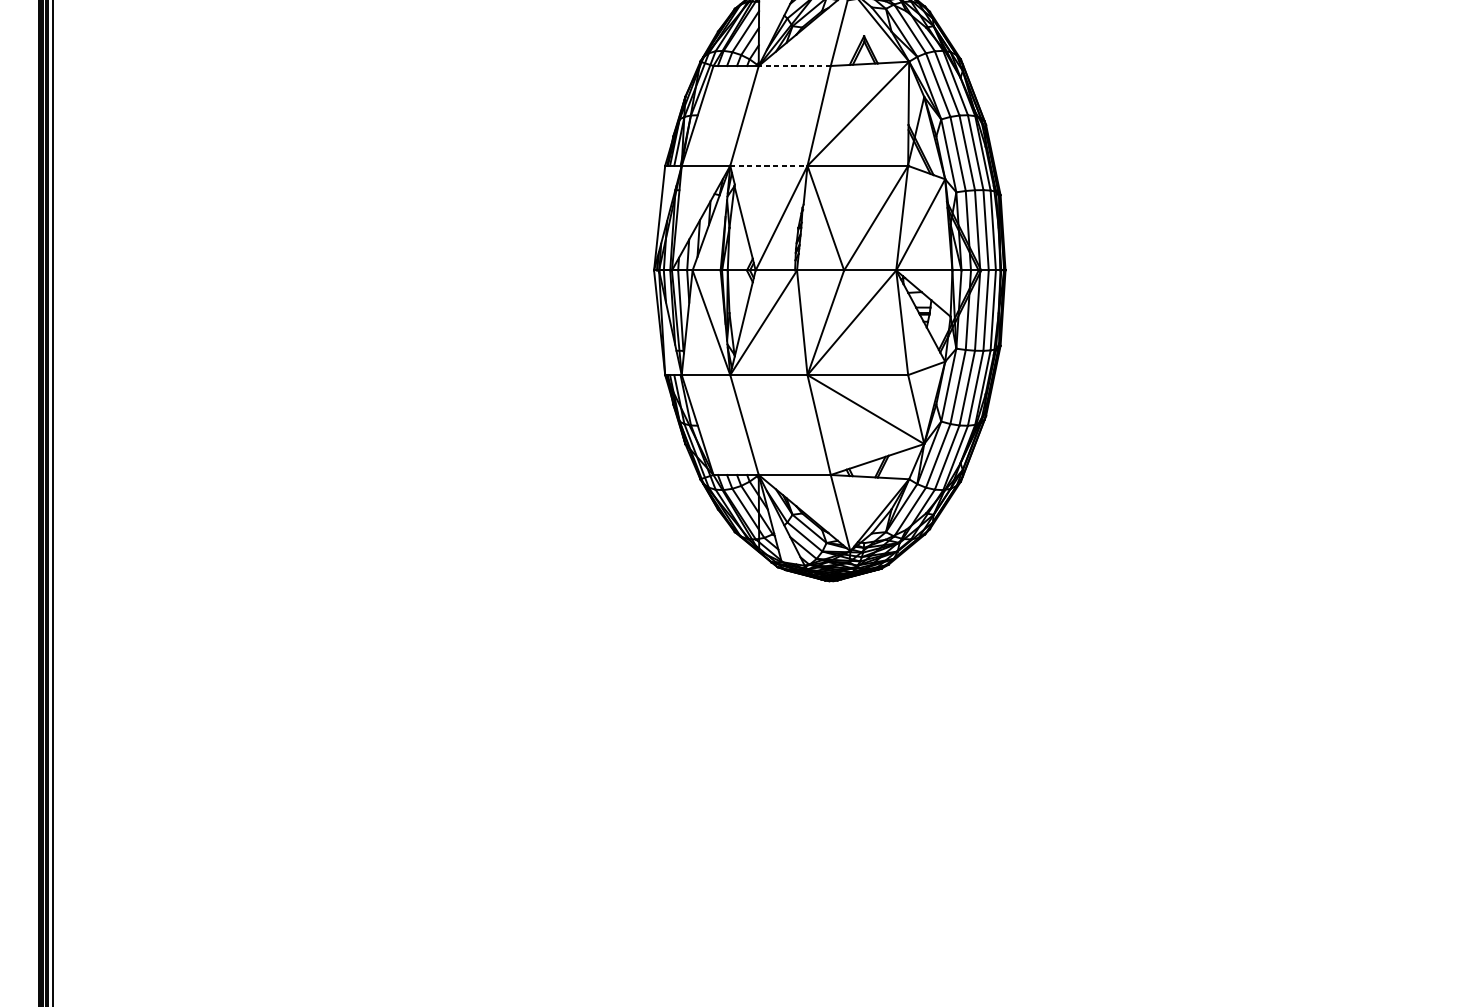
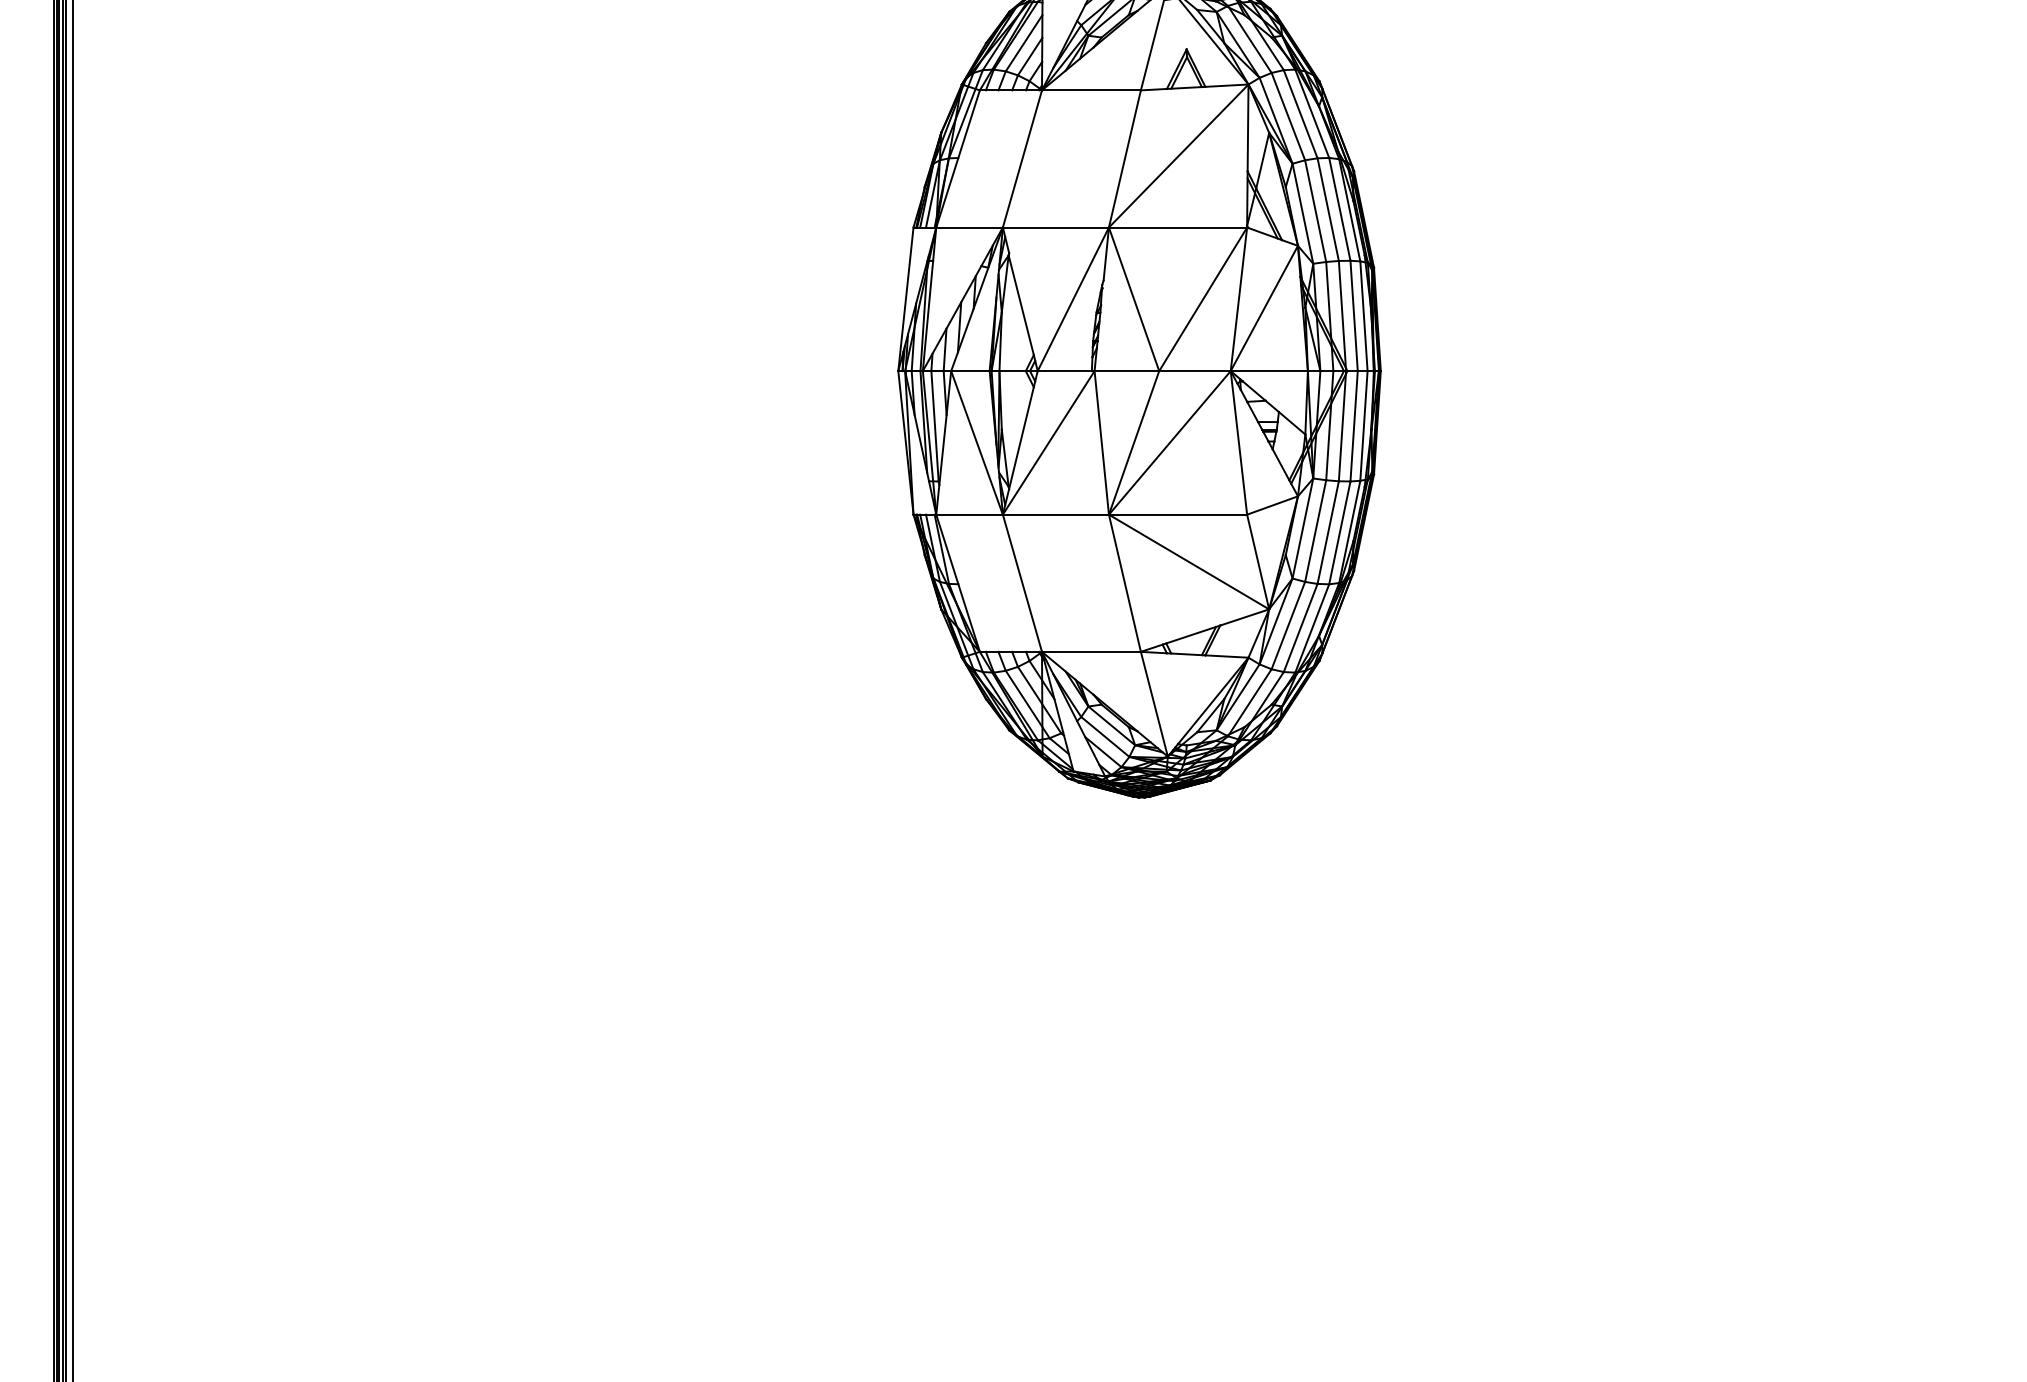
line: (794, 66) -> (1090, 90), dashed -> solid
line: (769, 165) -> (1056, 227), dashed -> solid

